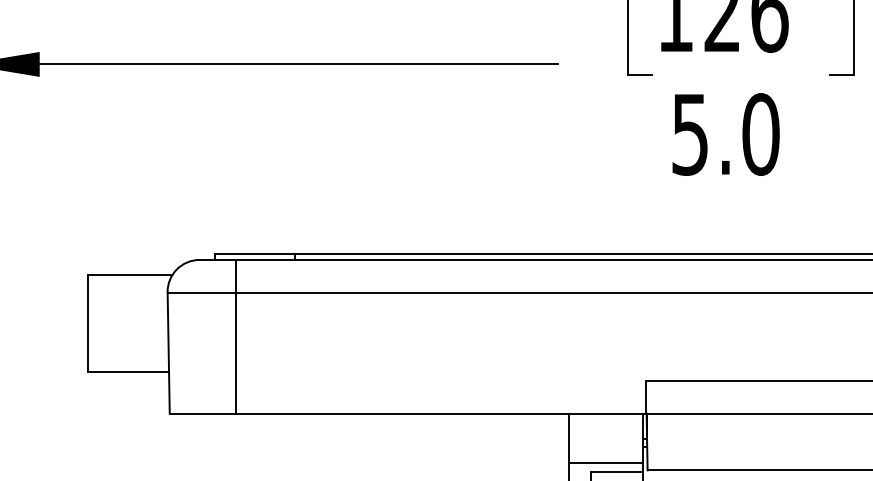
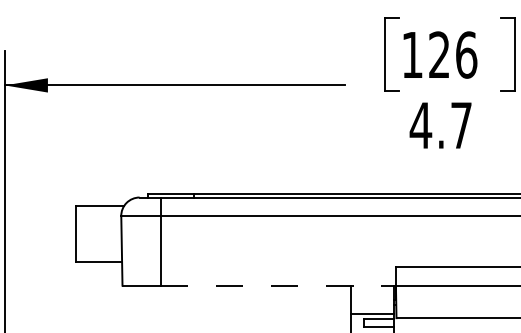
text: (724, 134) -> (440, 125), 5.0 -> 4.7
line: (441, 413) -> (278, 285), solid -> dashed

